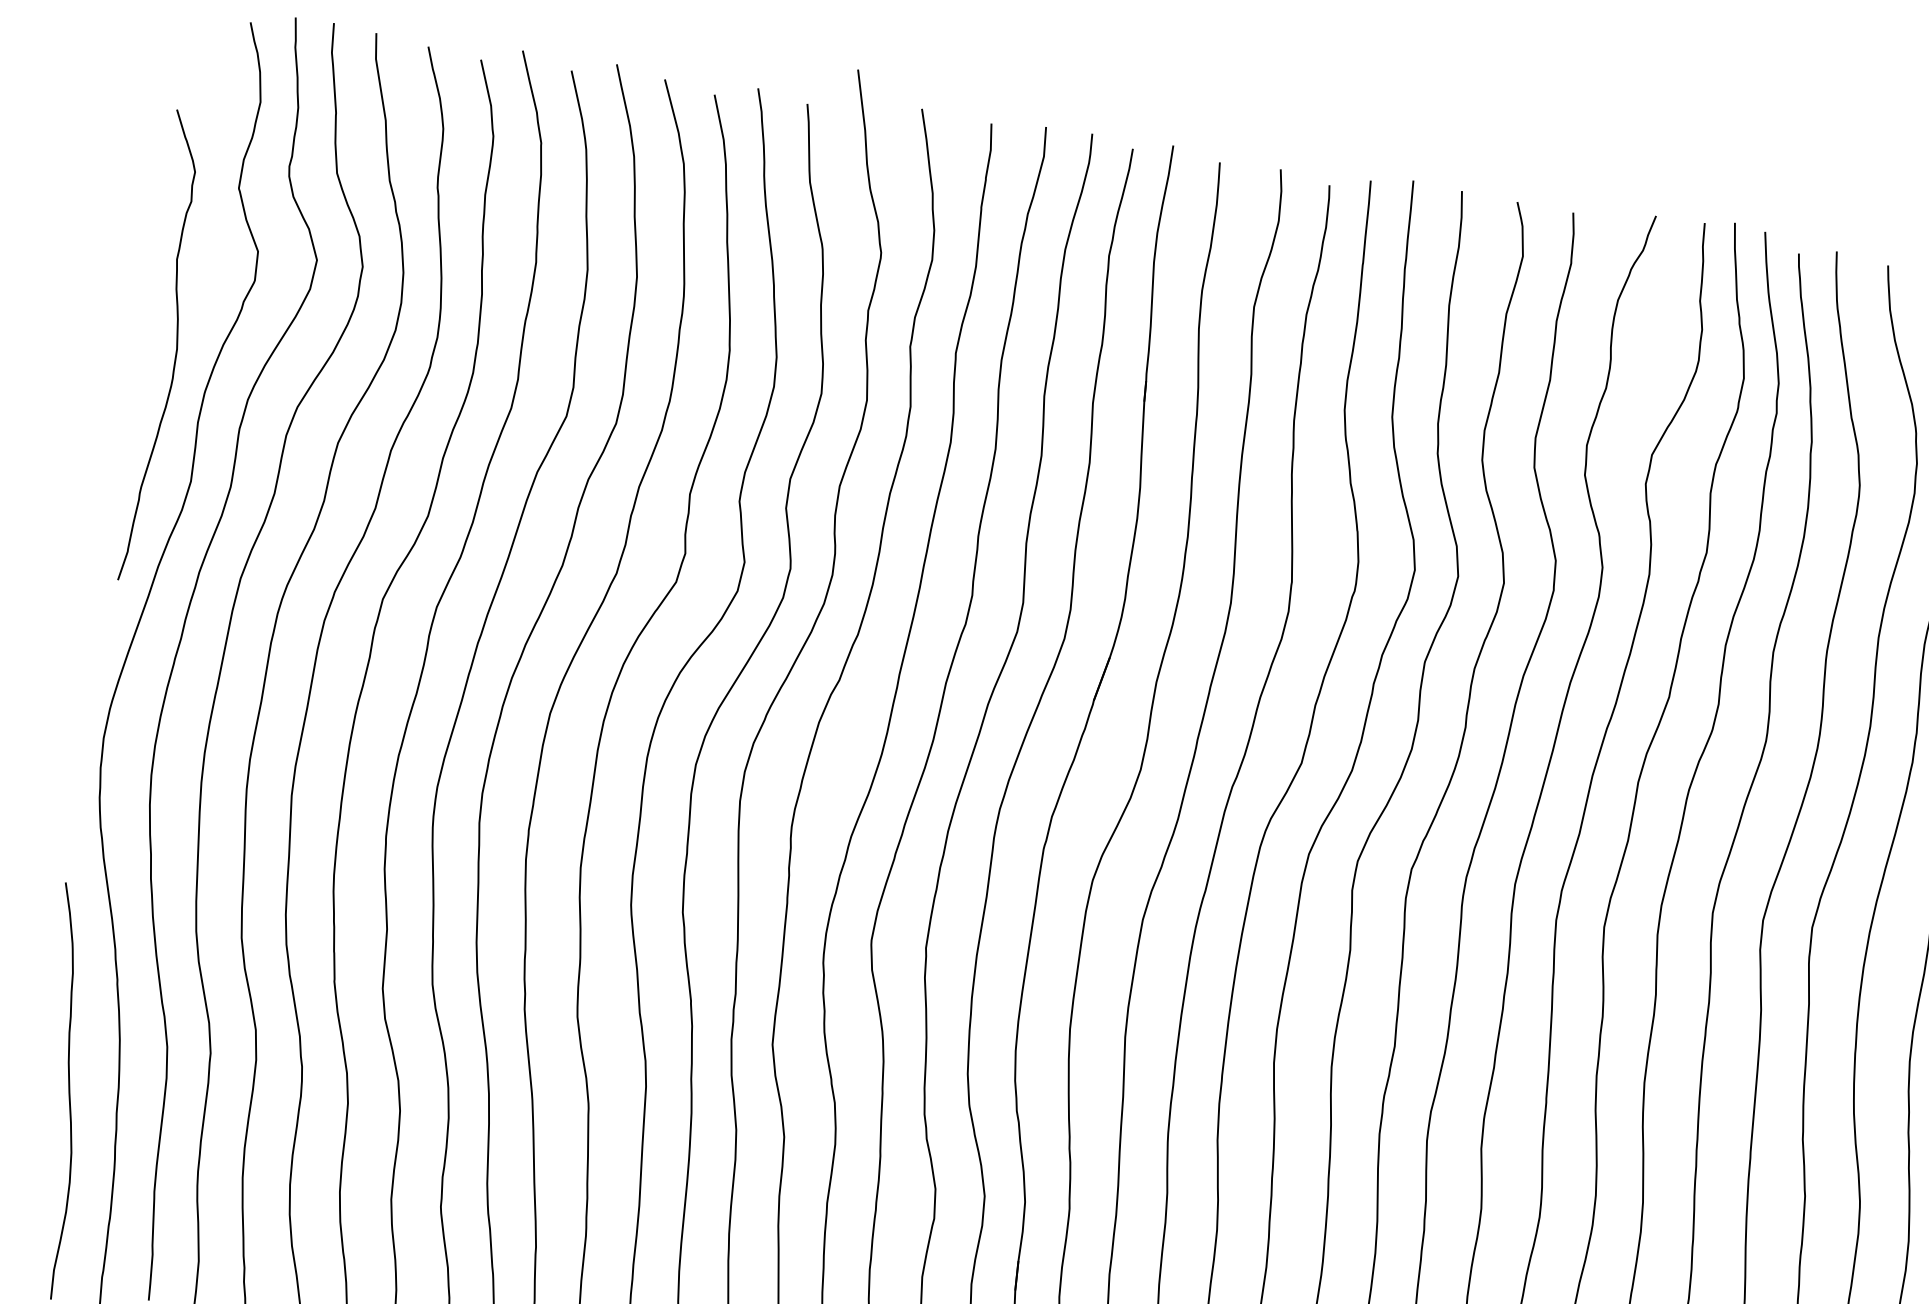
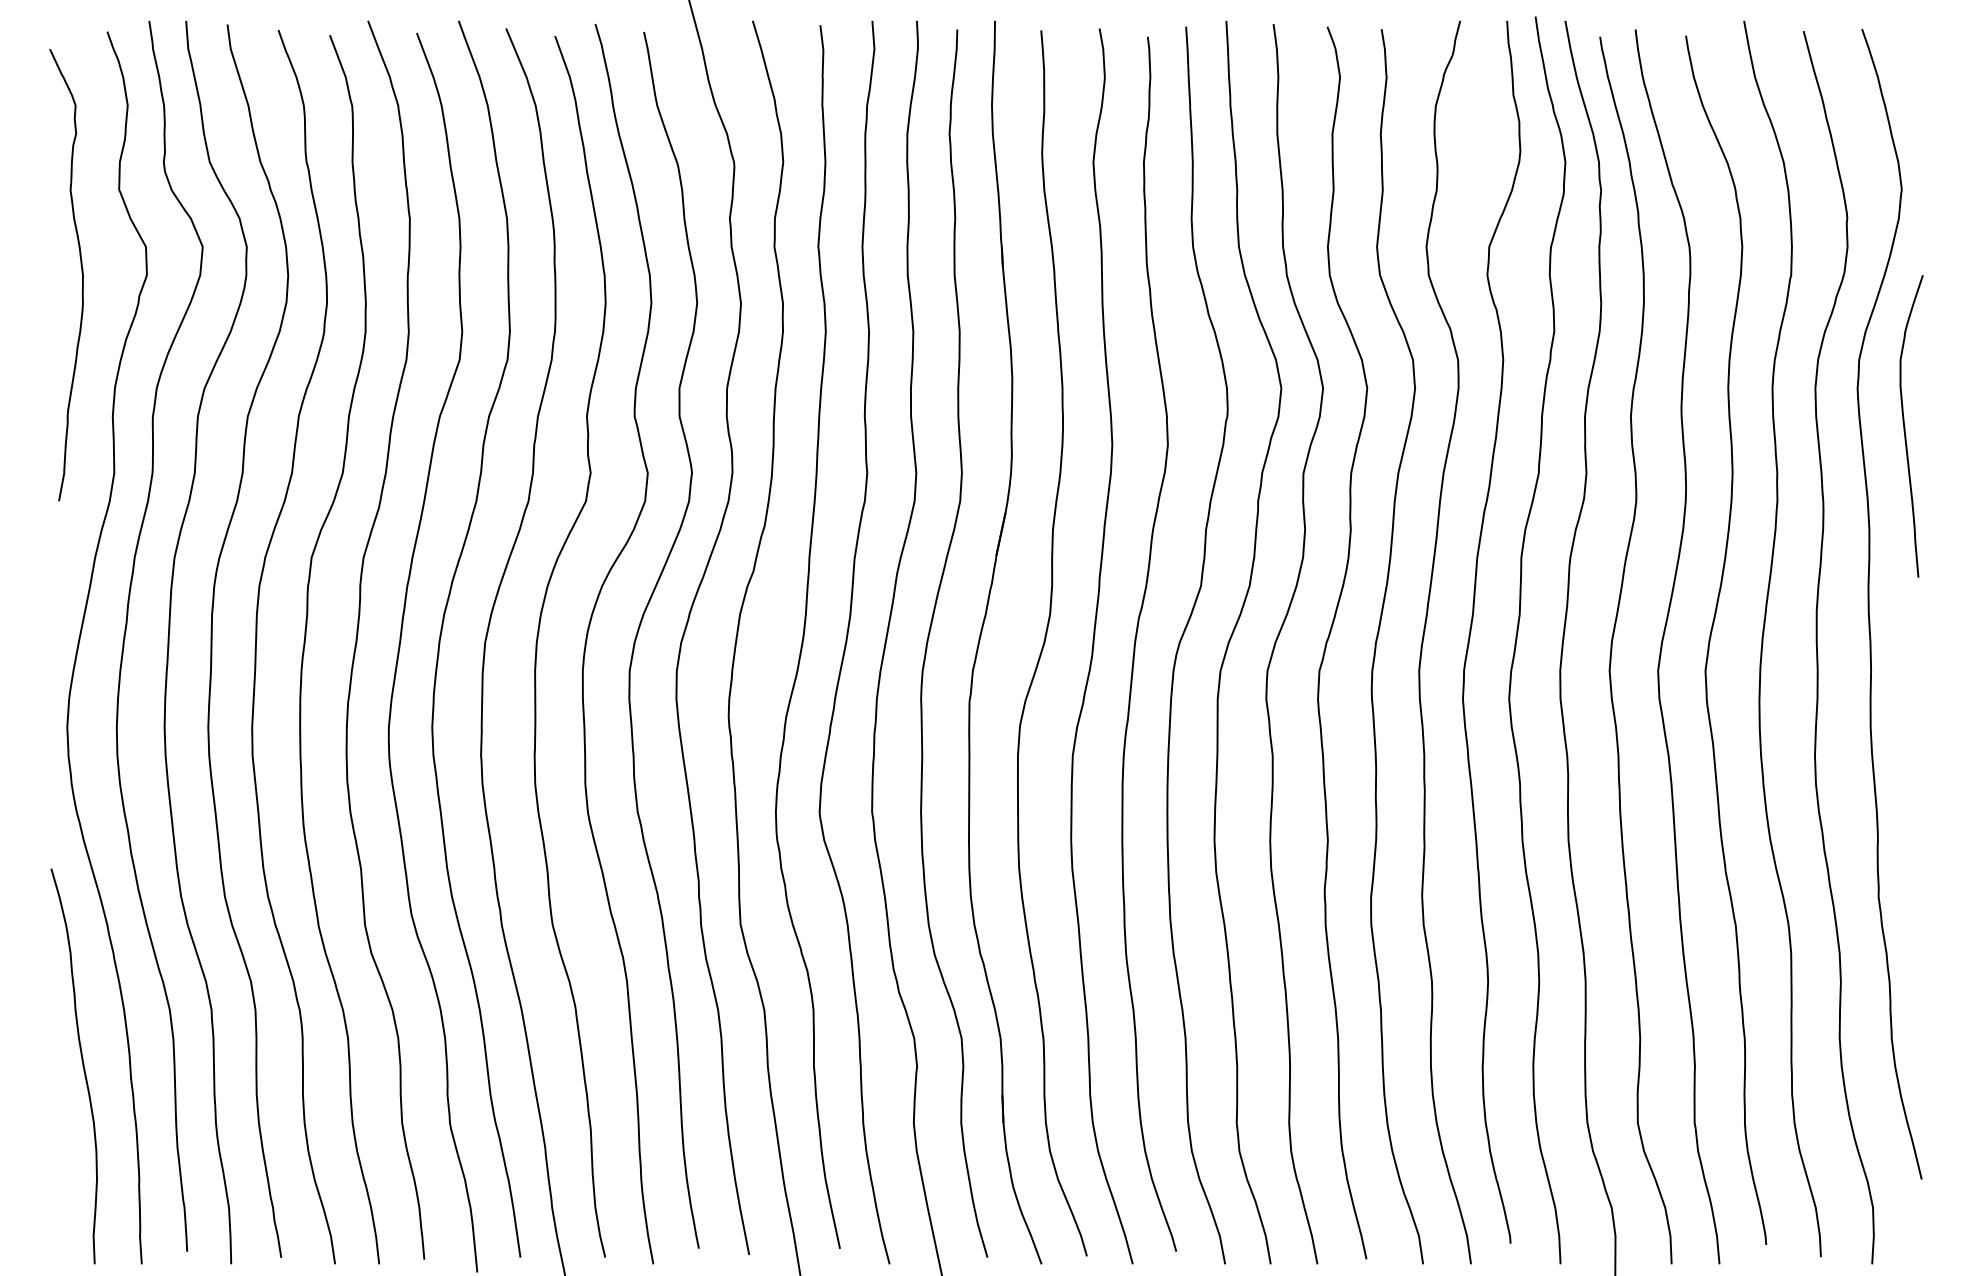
curve: (175, 347) -> (81, 273), moved

